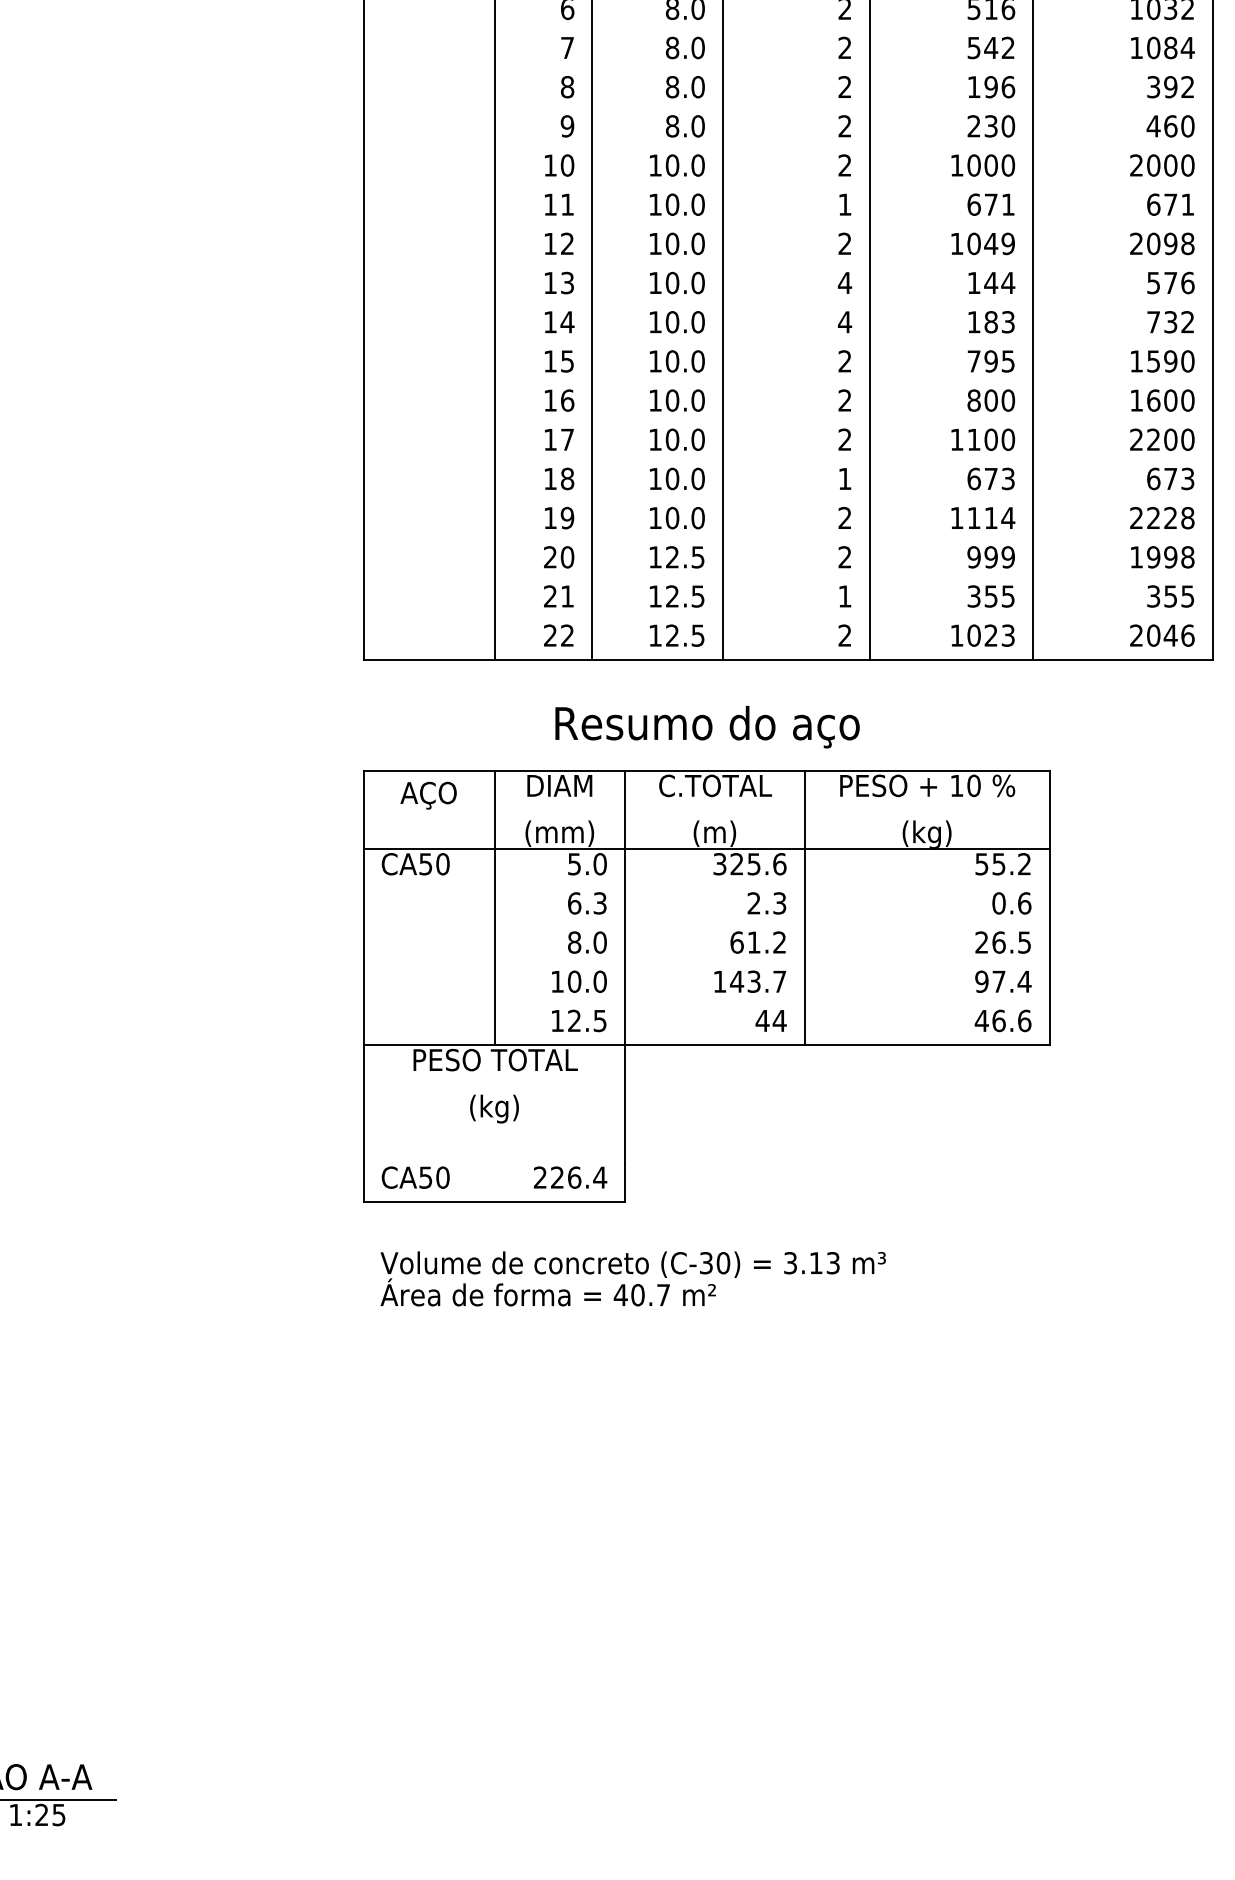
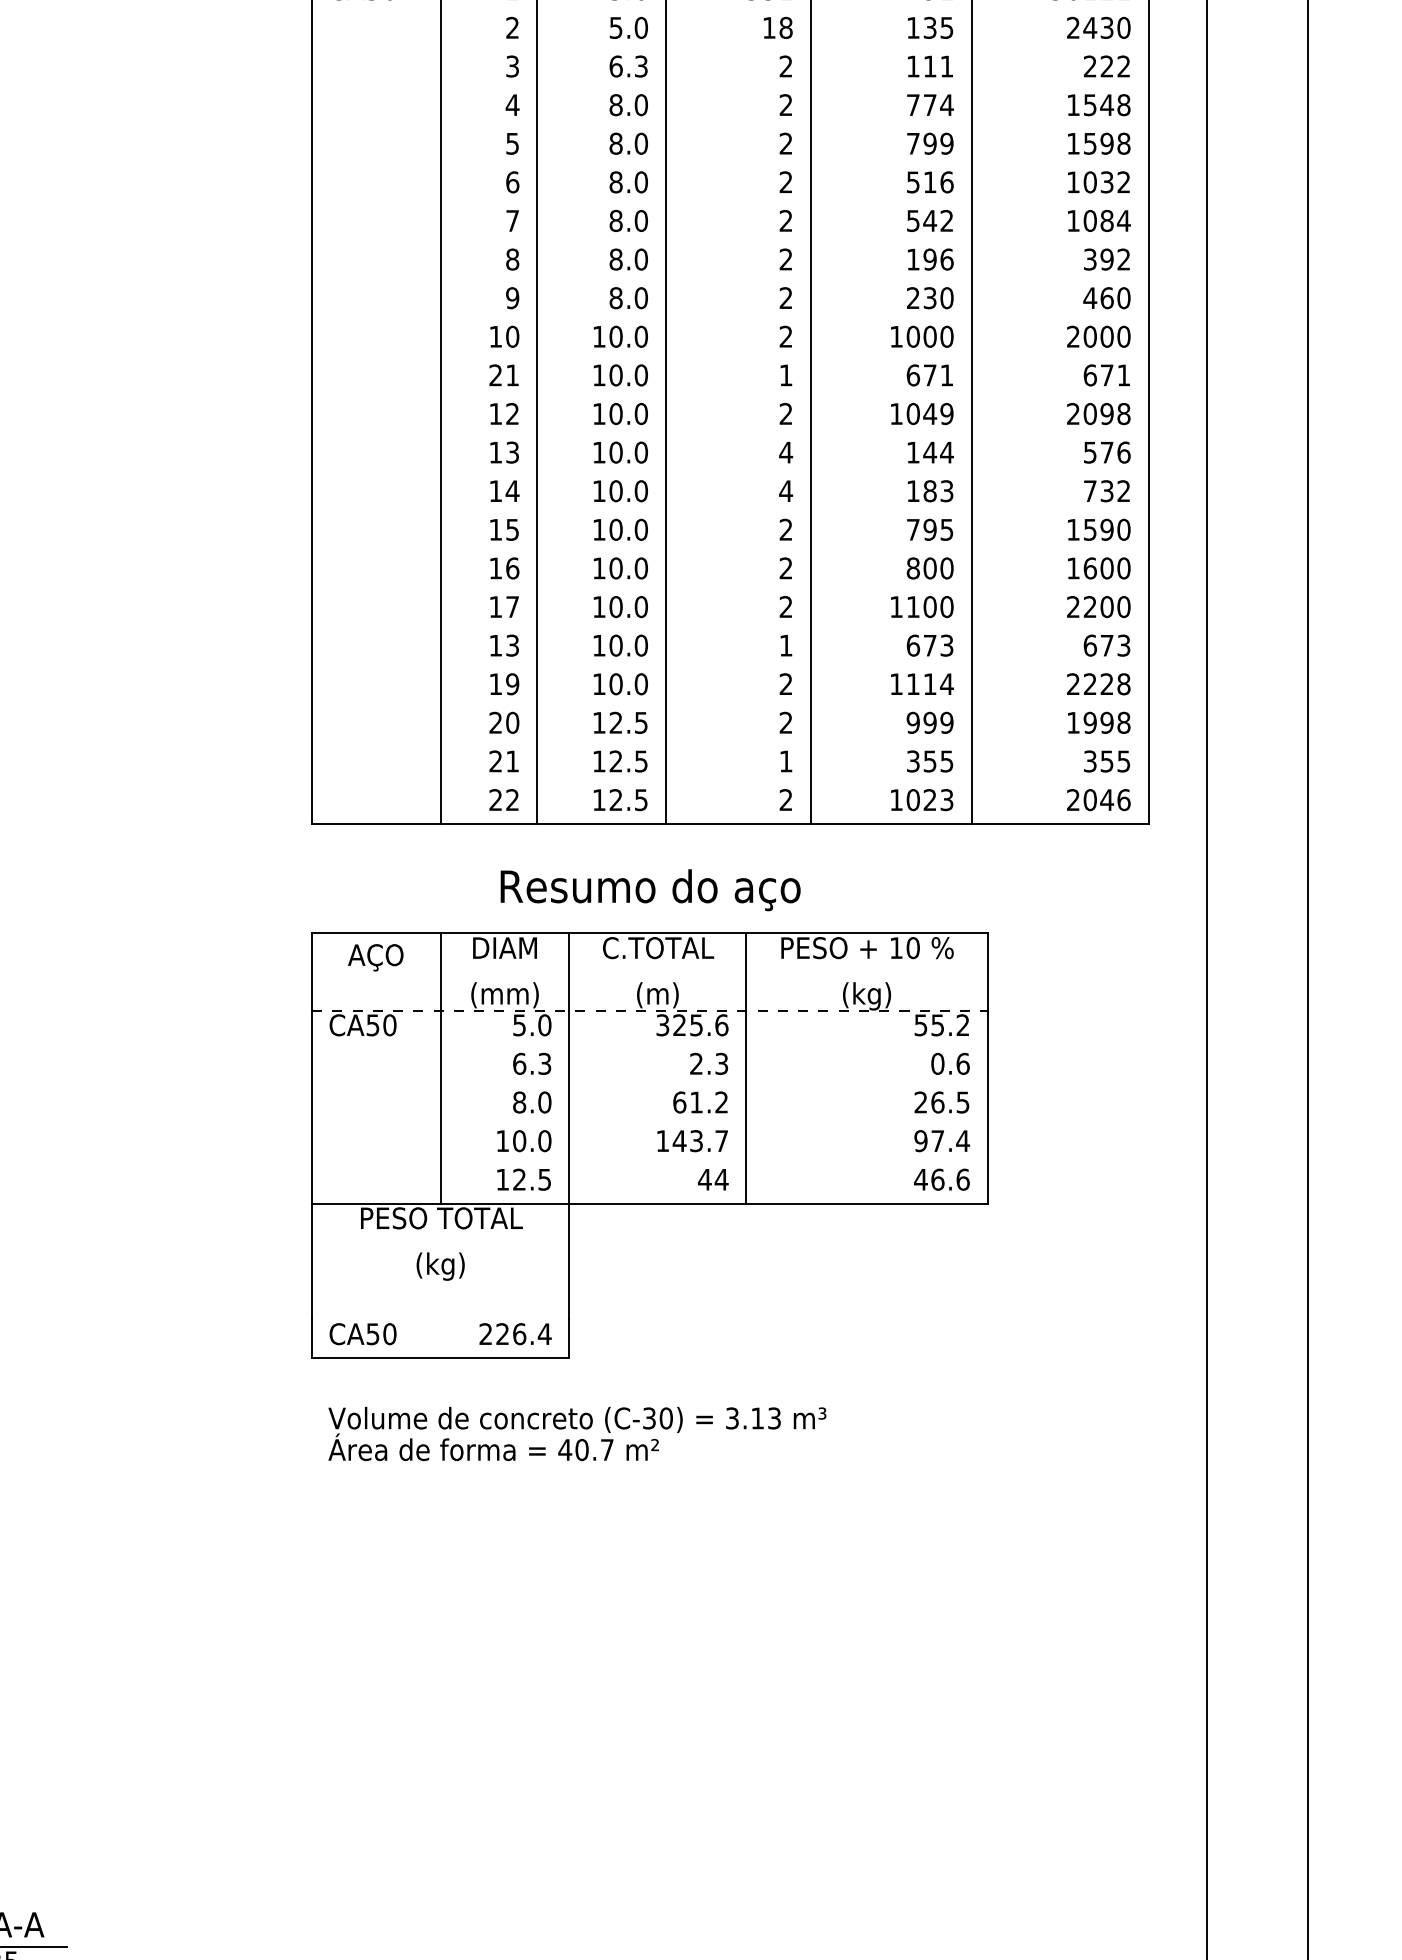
text: (550, 204) -> (495, 375), 11 -> 21
text: (567, 478) -> (512, 645), 18 -> 13
line: (706, 849) -> (649, 1010), solid -> dashed

